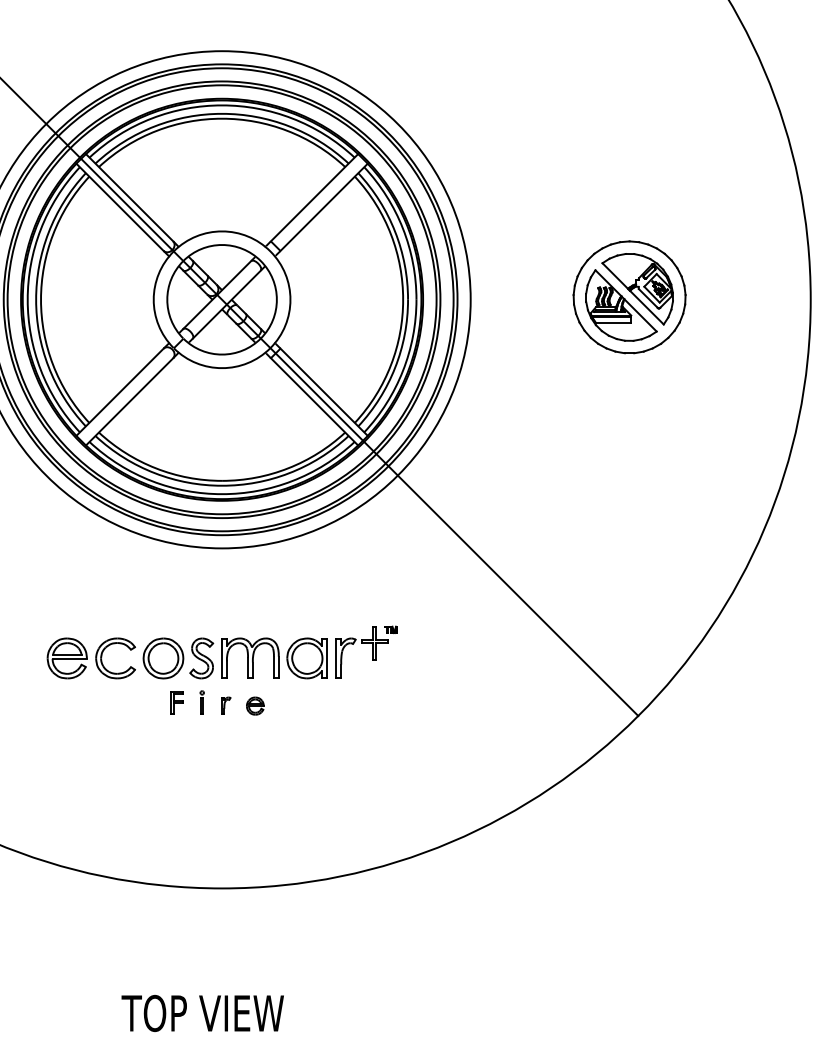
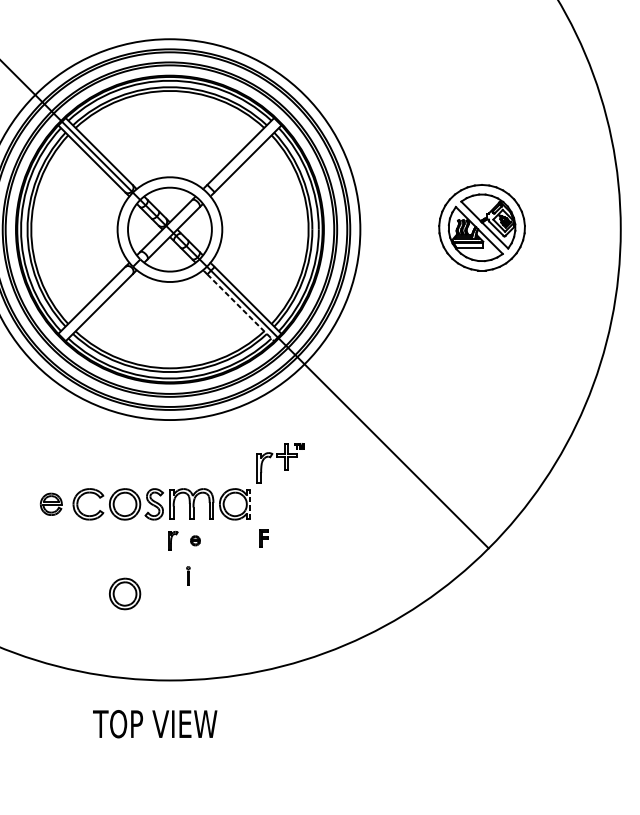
line: (314, 401) -> (240, 307), solid -> dashed
part: (366, 651) -> (280, 463), moved
line: (327, 657) -> (250, 503), solid -> dashed
part: (66, 658) -> (50, 504), size x0.7
part: (176, 702) -> (263, 538), moved
part: (201, 702) -> (187, 575), moved
part: (226, 705) -> (173, 540), size x1.4
part: (255, 705) -> (195, 540), size x0.7
part: (163, 775) -> (125, 593), added
text: (202, 1013) -> (154, 724), moved

